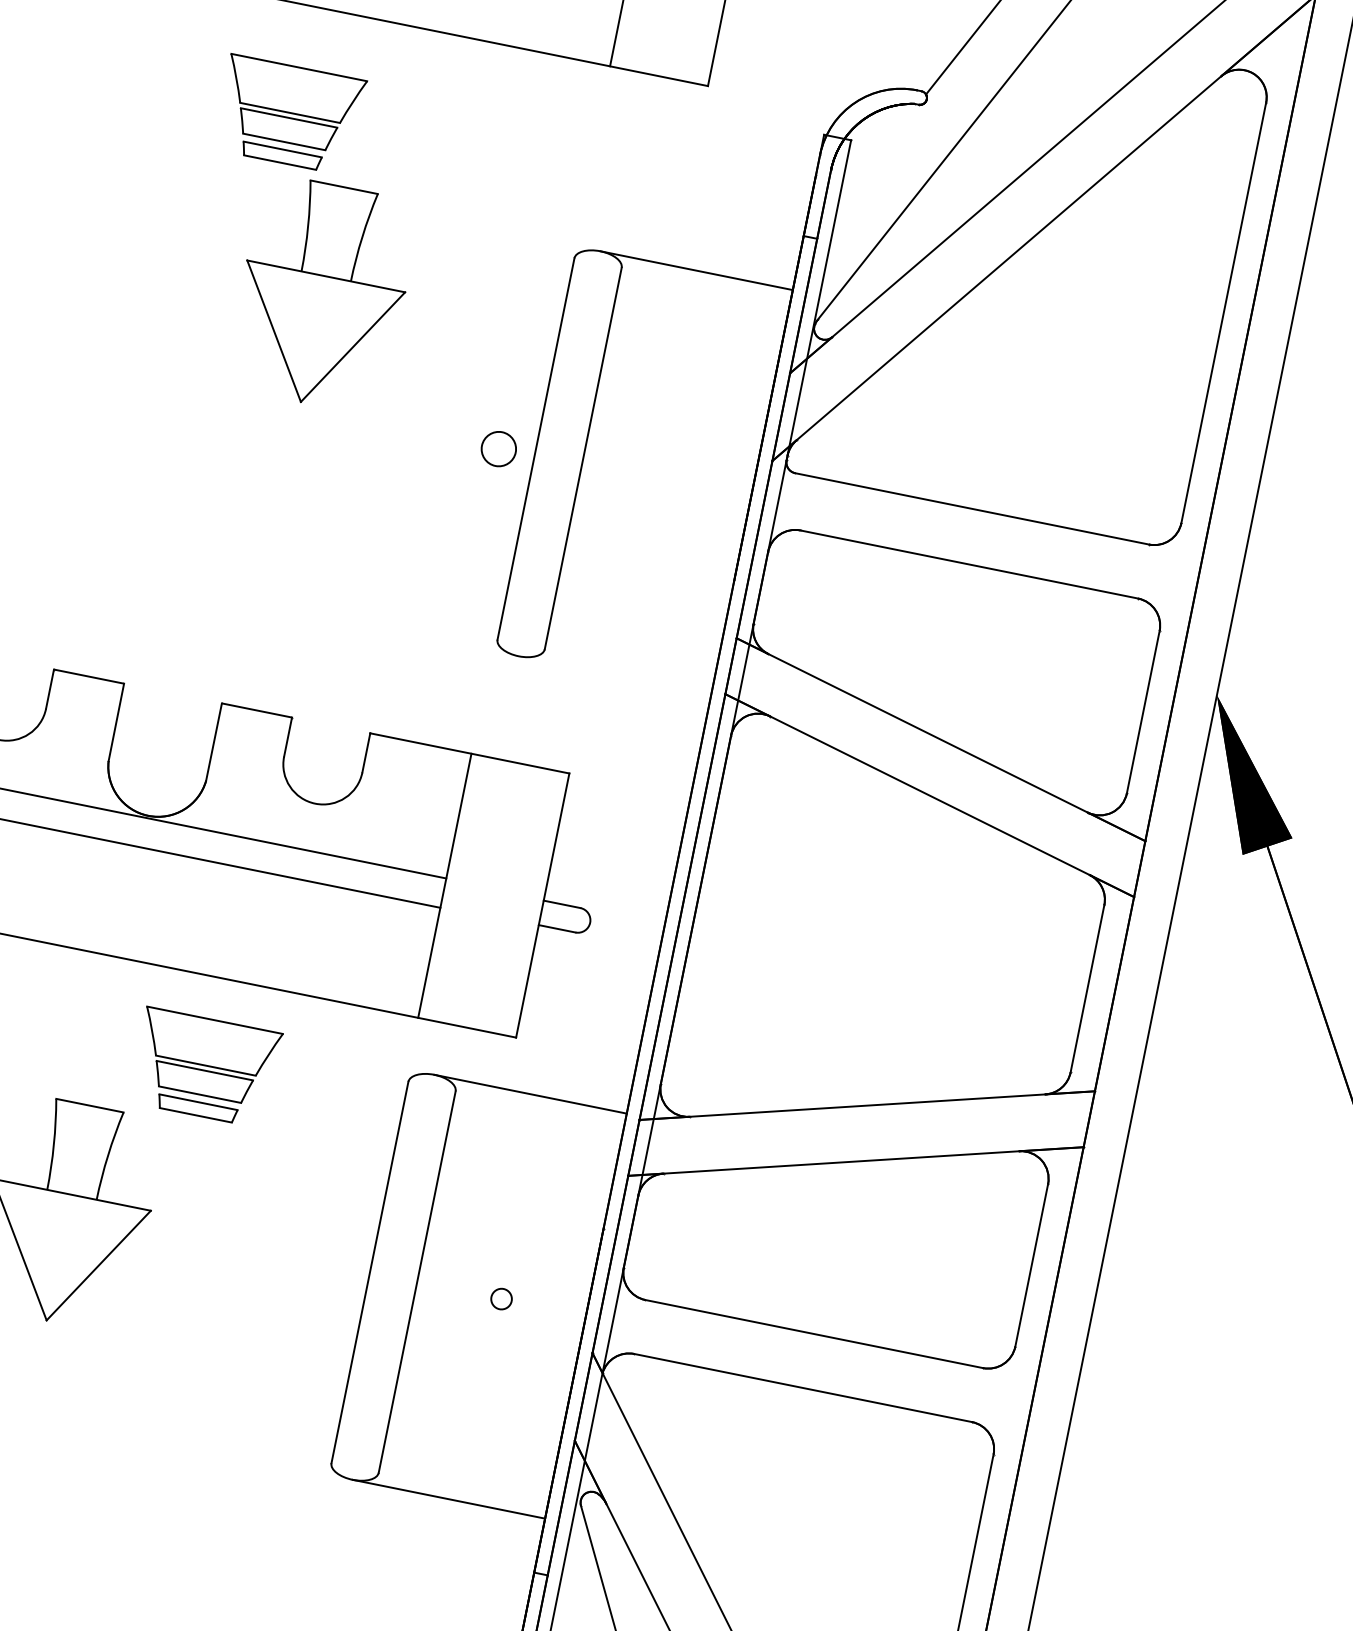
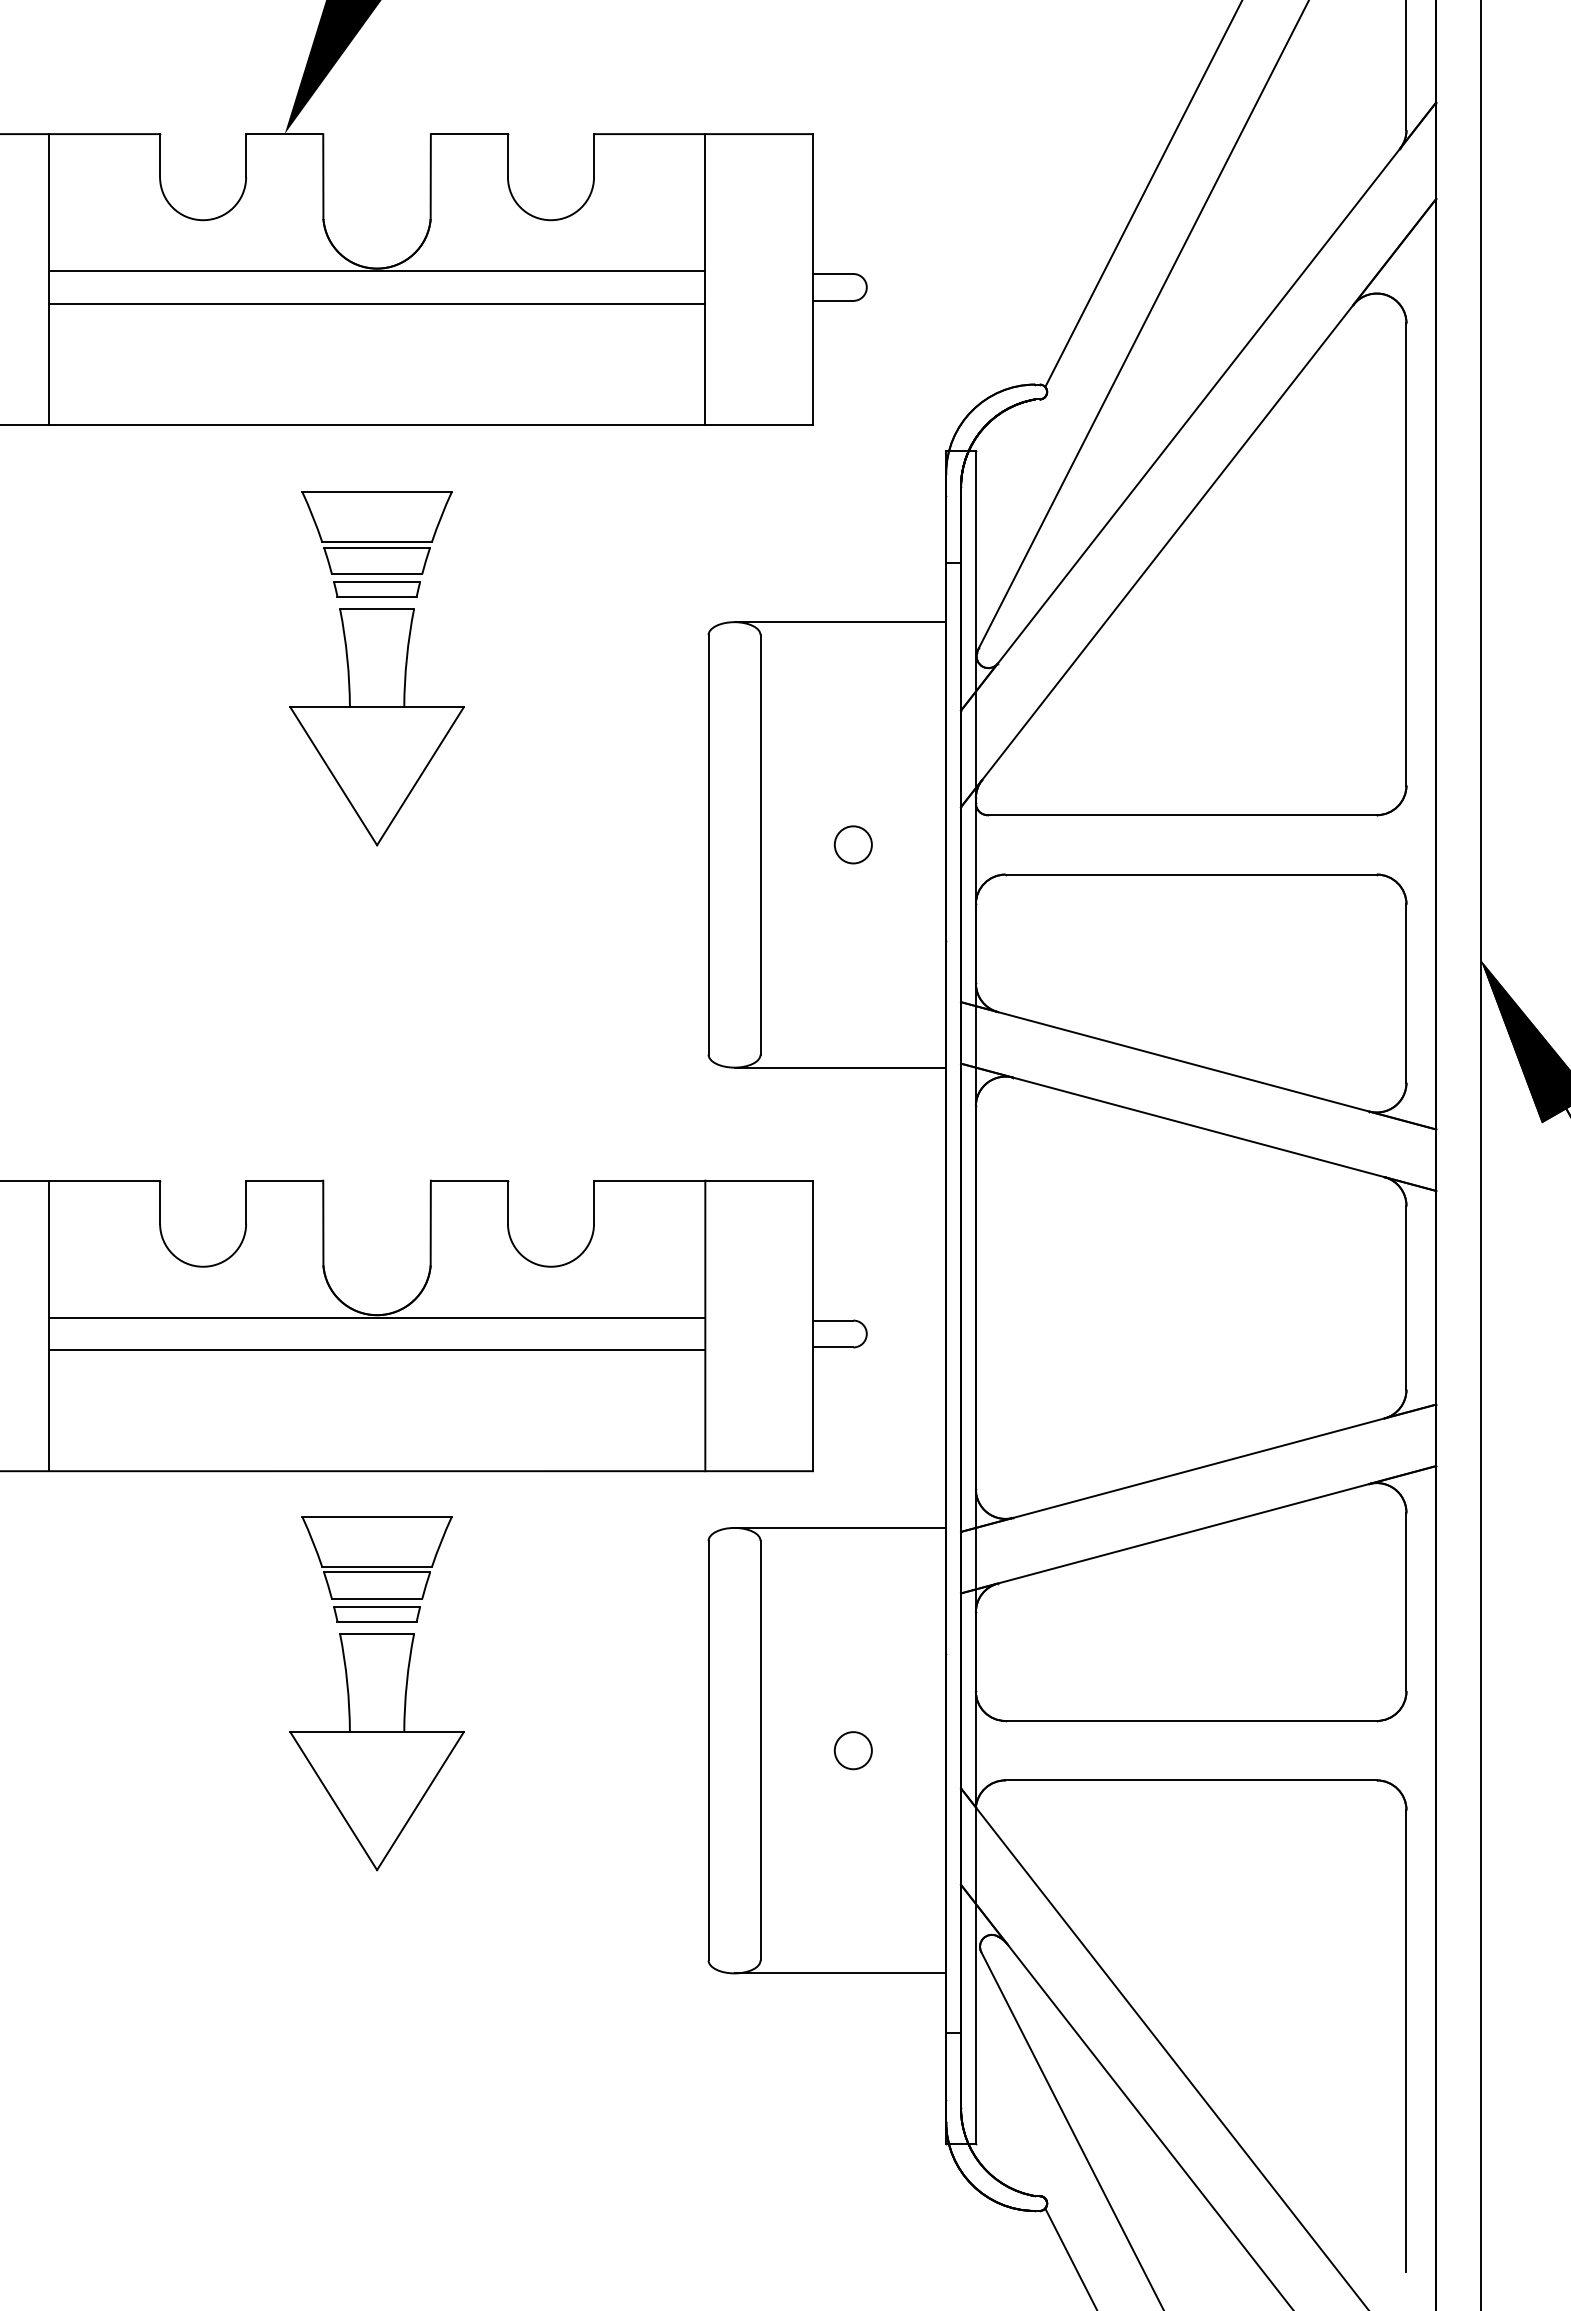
part: (321, 294) -> (376, 727), moved
circle: (498, 448) -> (852, 844), moved
line: (615, 675) -> (840, 1067), added
part: (204, 1067) -> (376, 1569), moved
circle: (500, 1298) -> (852, 1750), size x1.67

